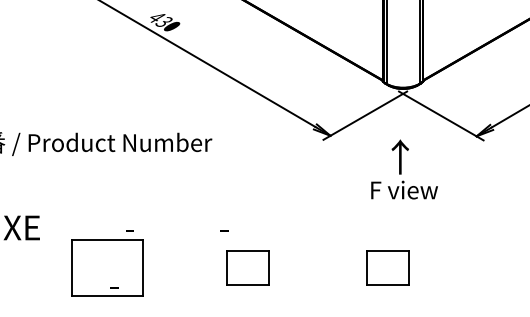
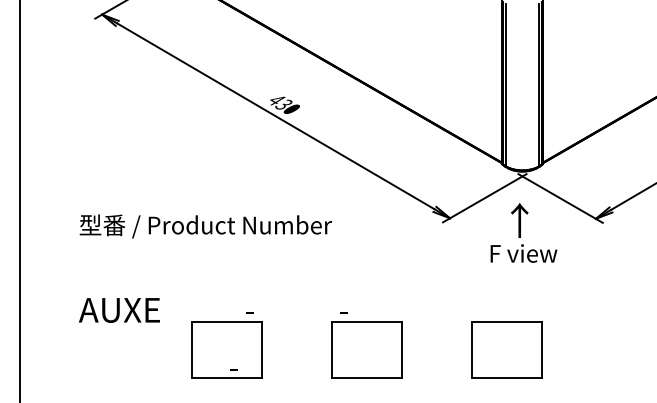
text: (404, 169) -> (523, 232), moved
part: (246, 267) -> (366, 349), size x1.67
part: (387, 267) -> (506, 349), size x1.67

